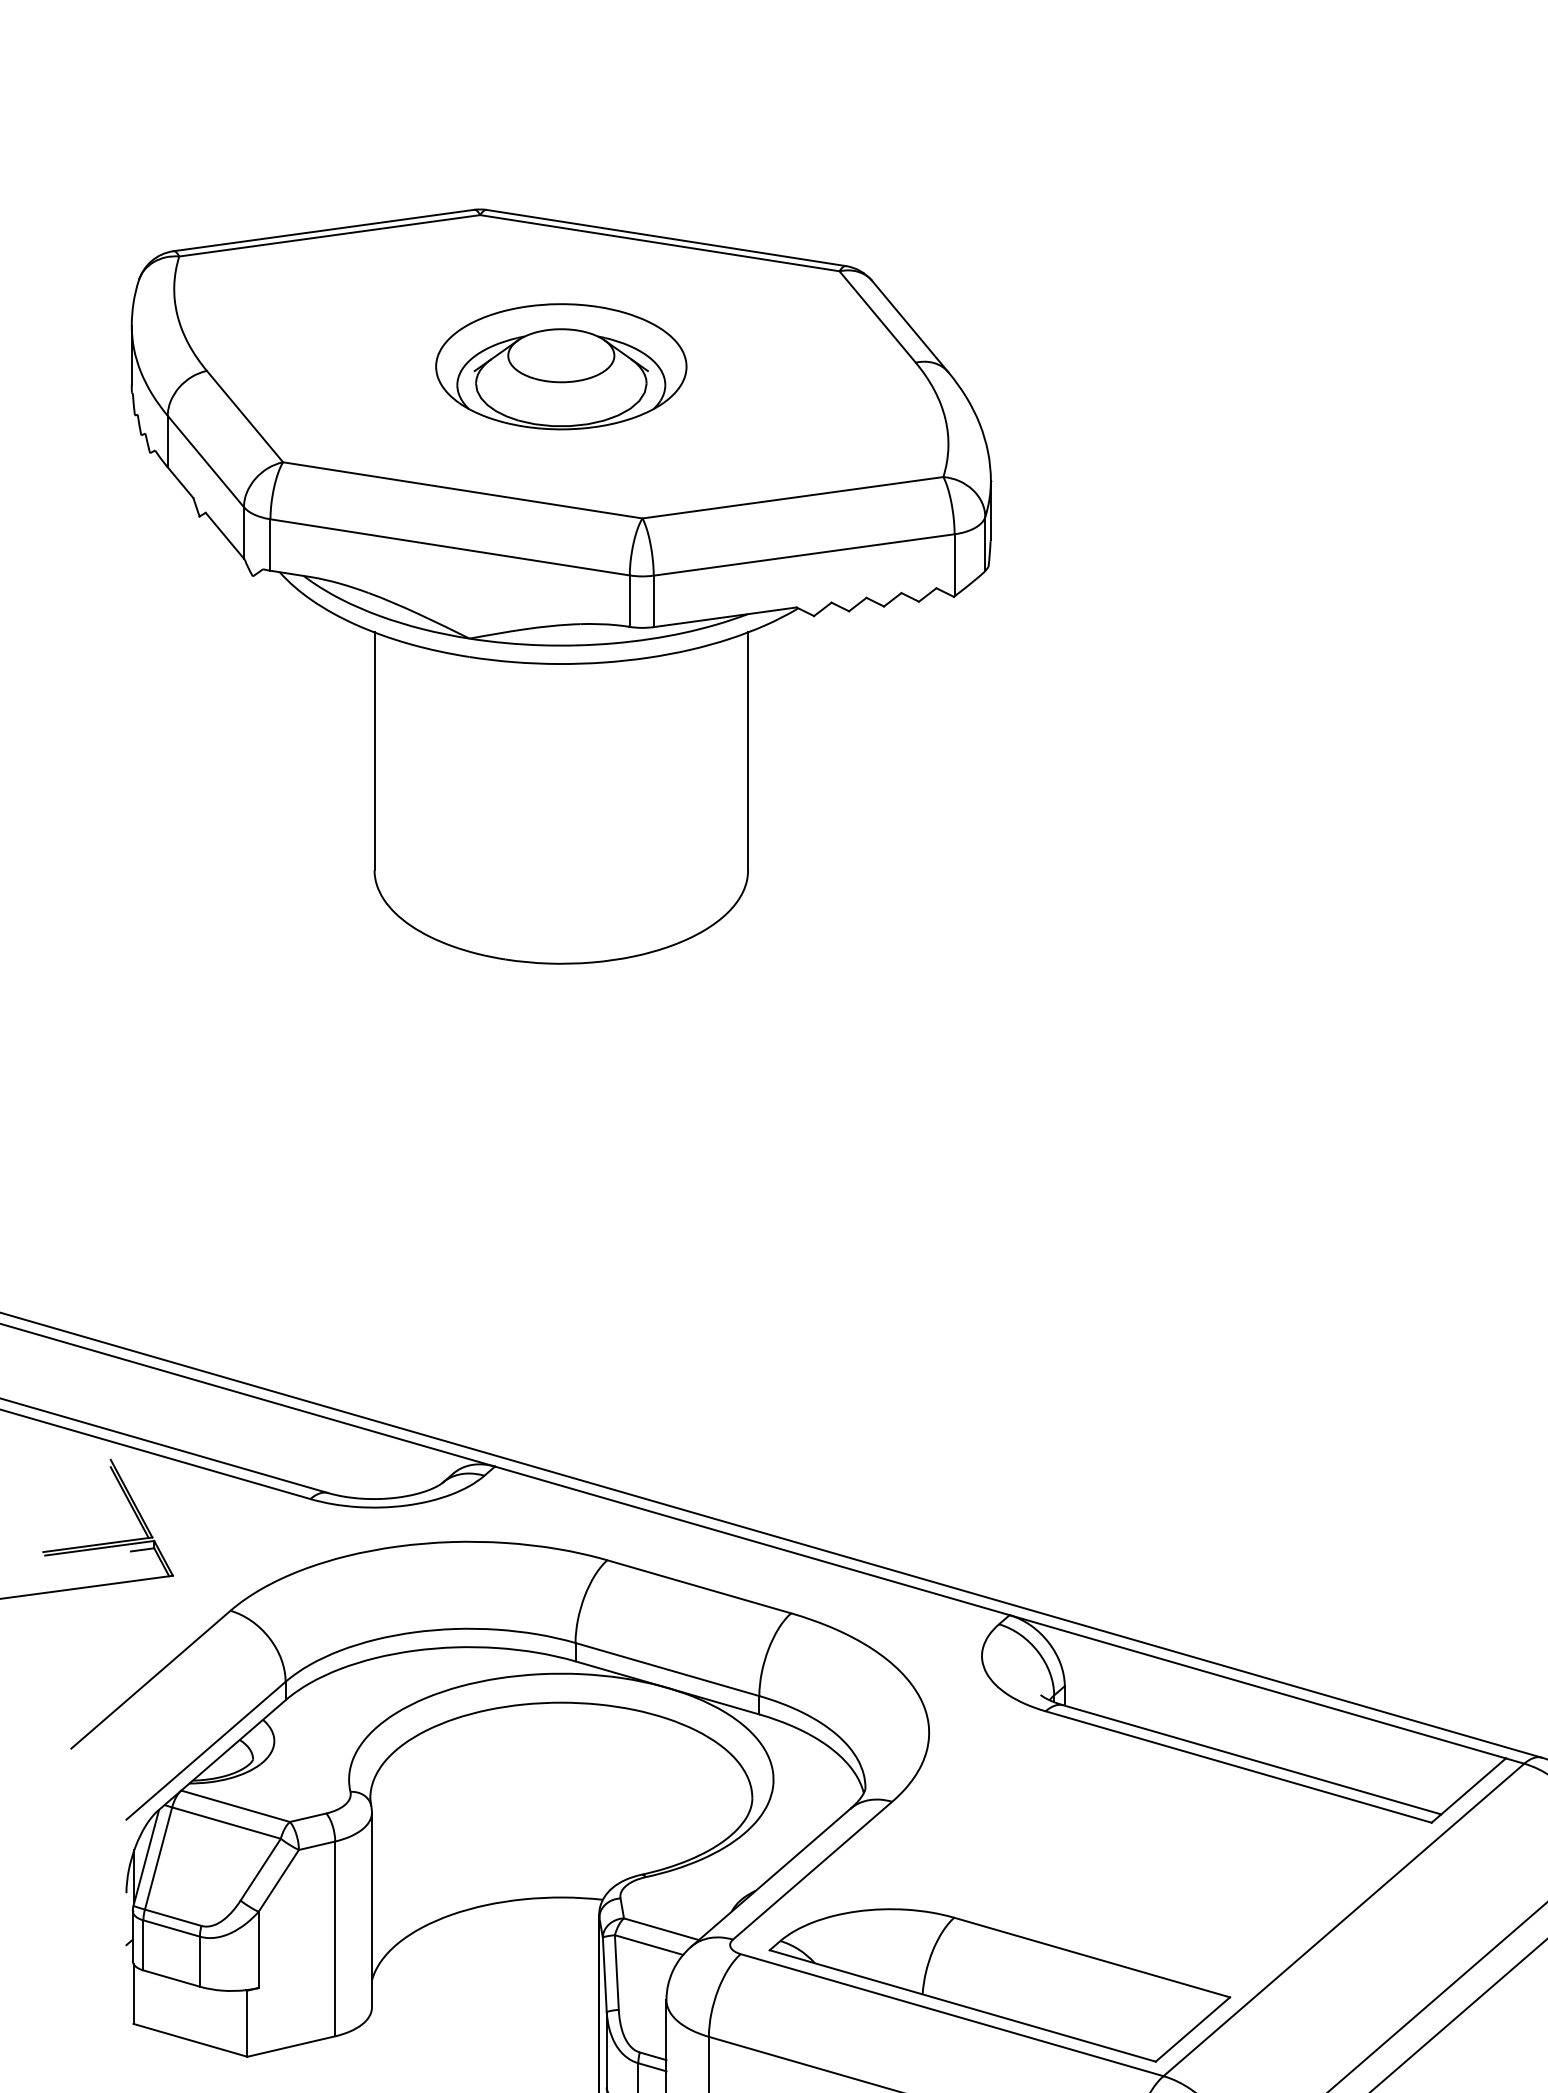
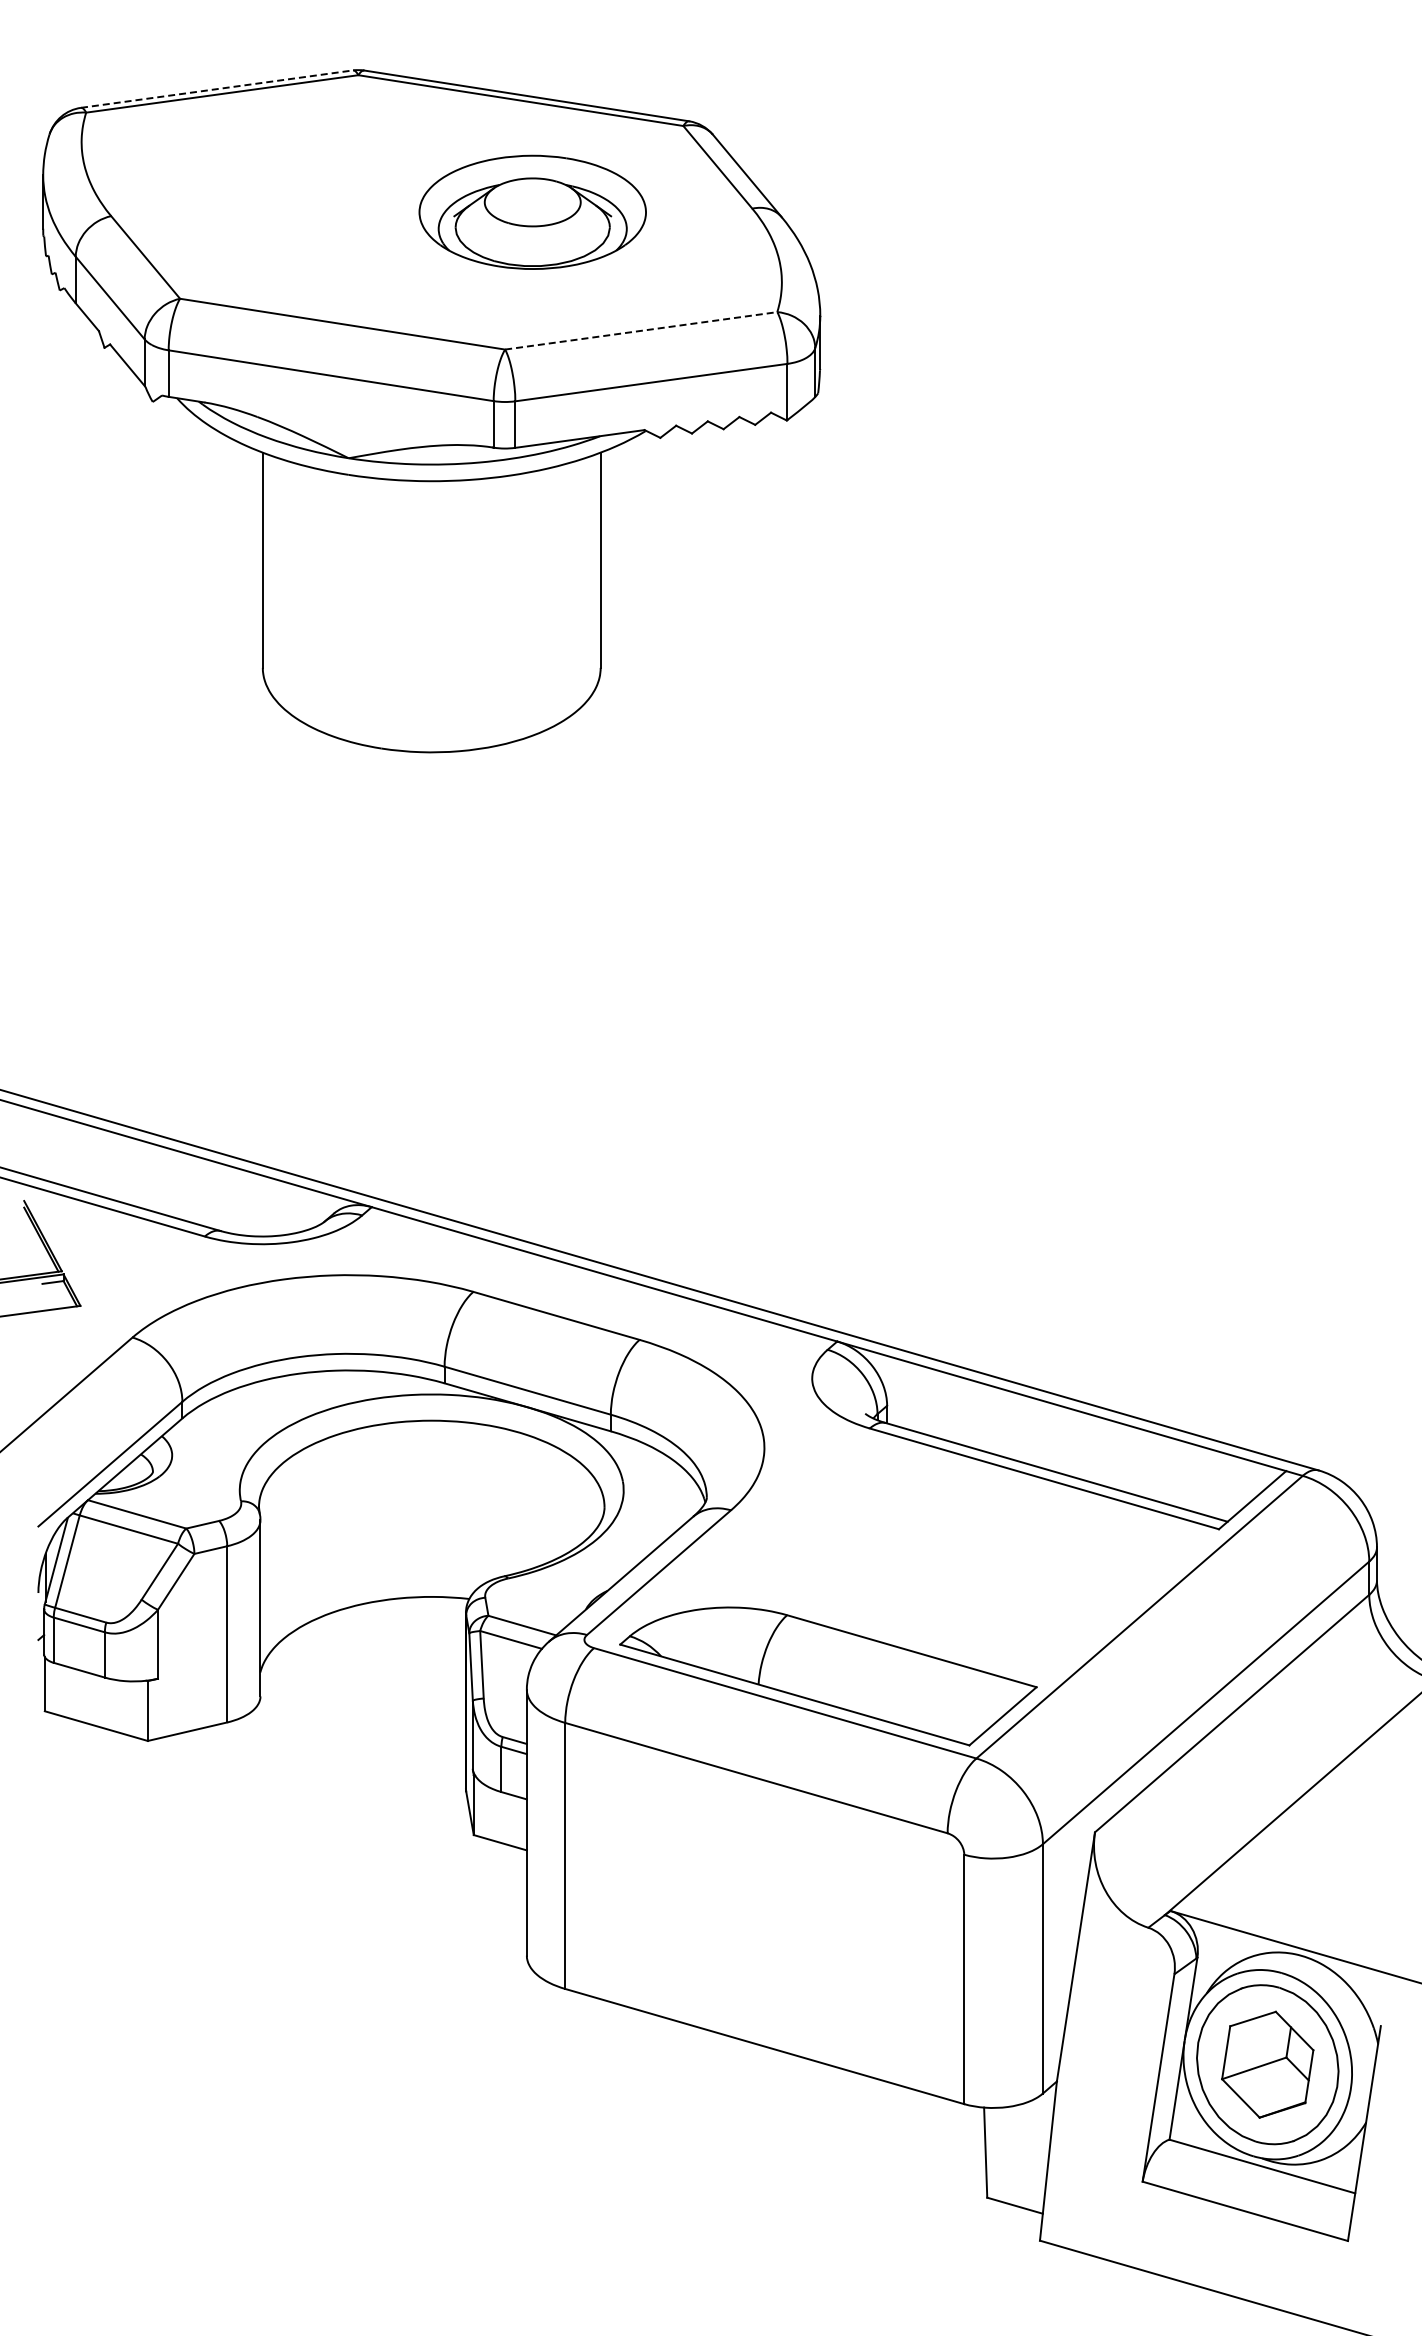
line: (324, 230) -> (217, 89), solid -> dashed
part: (561, 365) -> (532, 211), moved
line: (793, 497) -> (641, 330), solid -> dashed

